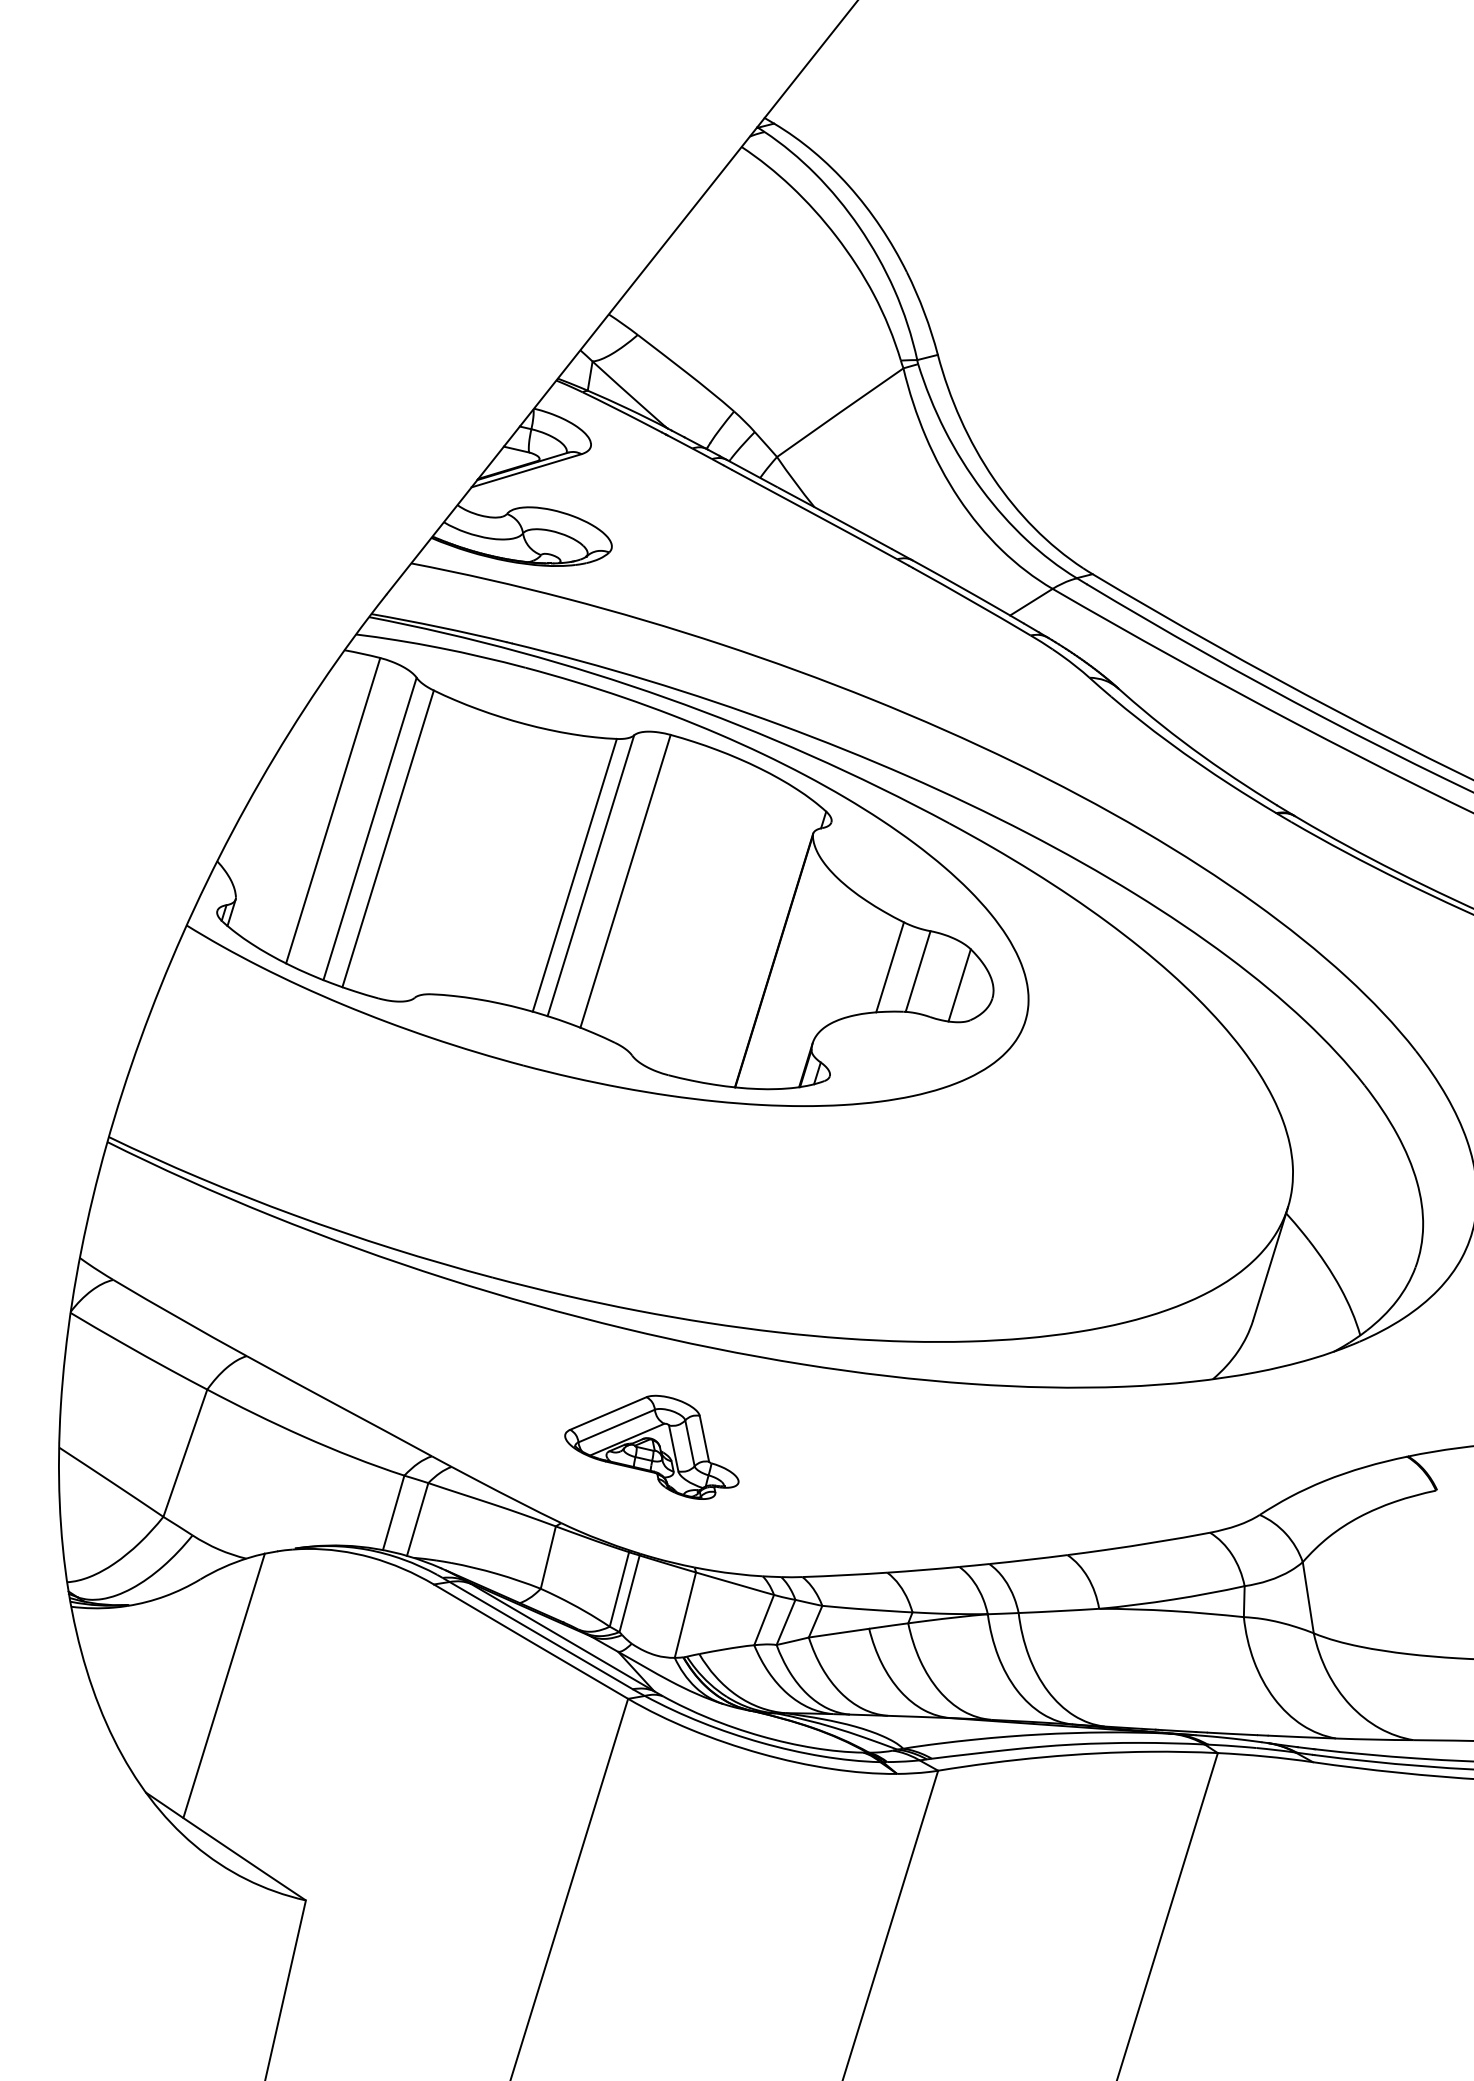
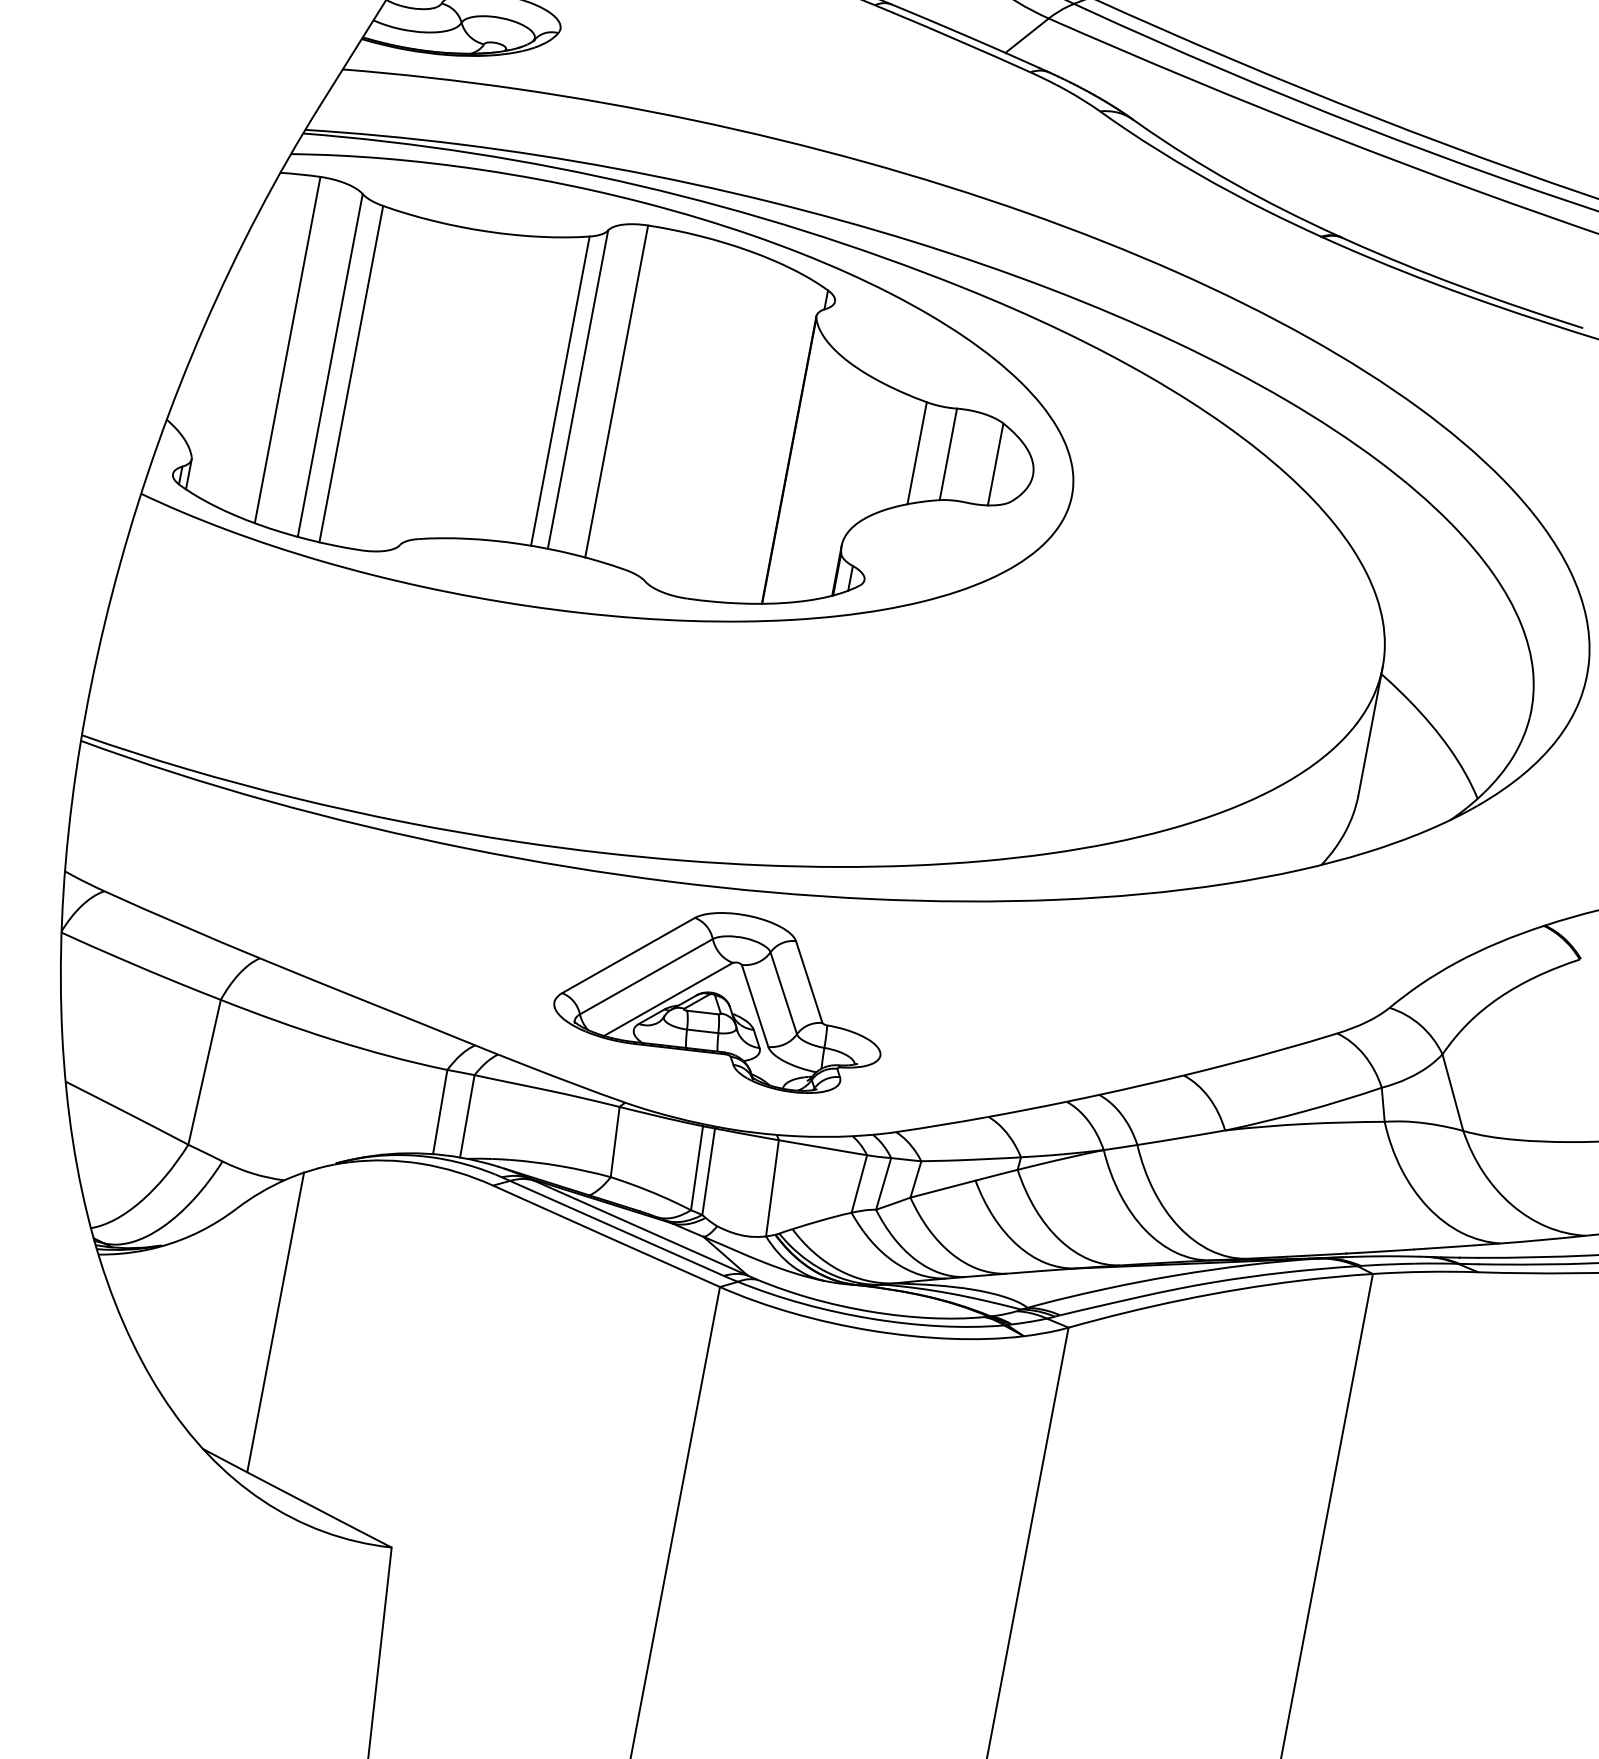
part: (651, 1447) -> (714, 1008), size x1.67

